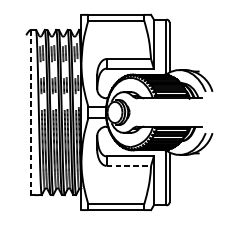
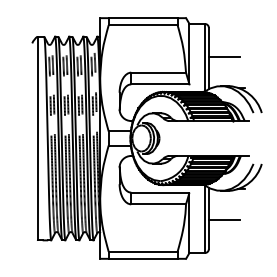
line: (181, 46) -> (223, 57), added
line: (30, 112) -> (37, 138), dashed -> solid
line: (129, 166) -> (159, 204), dashed -> solid
line: (181, 178) -> (223, 219), added

